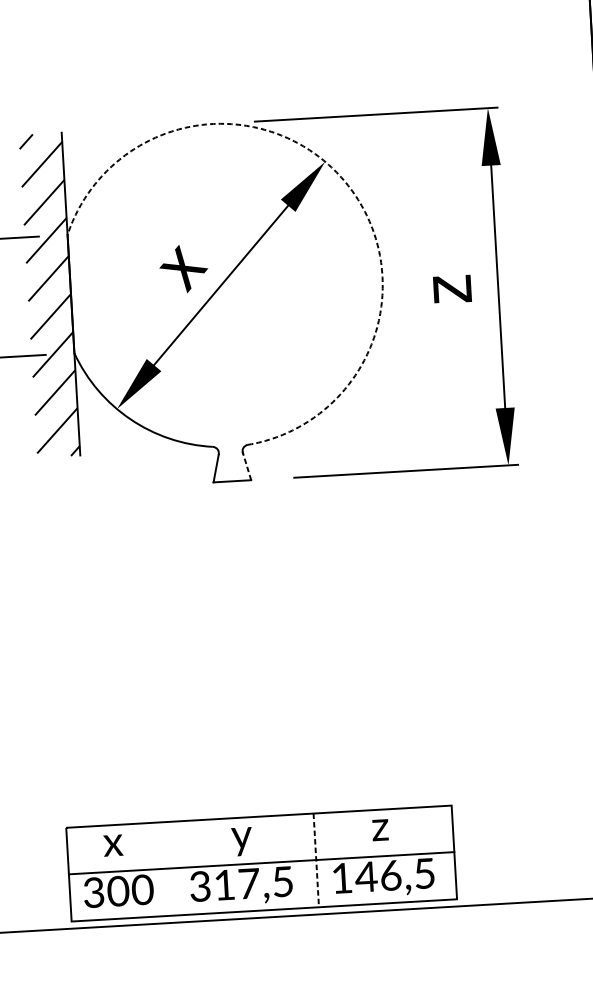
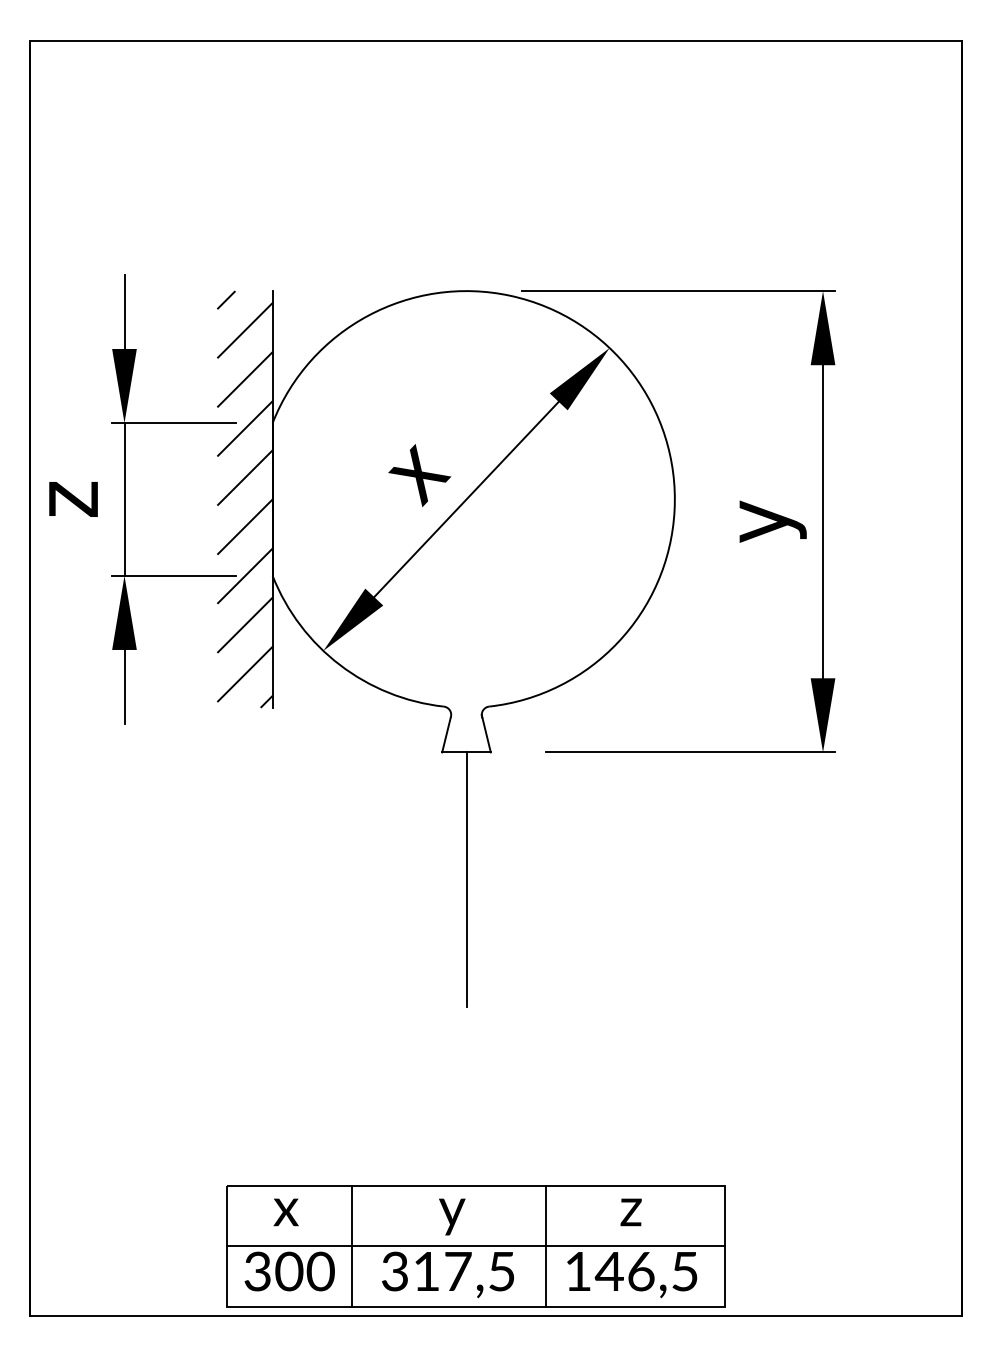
arc: (344, 180) -> (632, 373), dashed -> solid
text: (459, 288) -> (772, 521), z -> y
line: (247, 465) -> (486, 733), dashed -> solid
line: (238, 579) -> (466, 879), added
line: (316, 861) -> (546, 1247), dashed -> solid
line: (165, 869) -> (351, 1246), added

